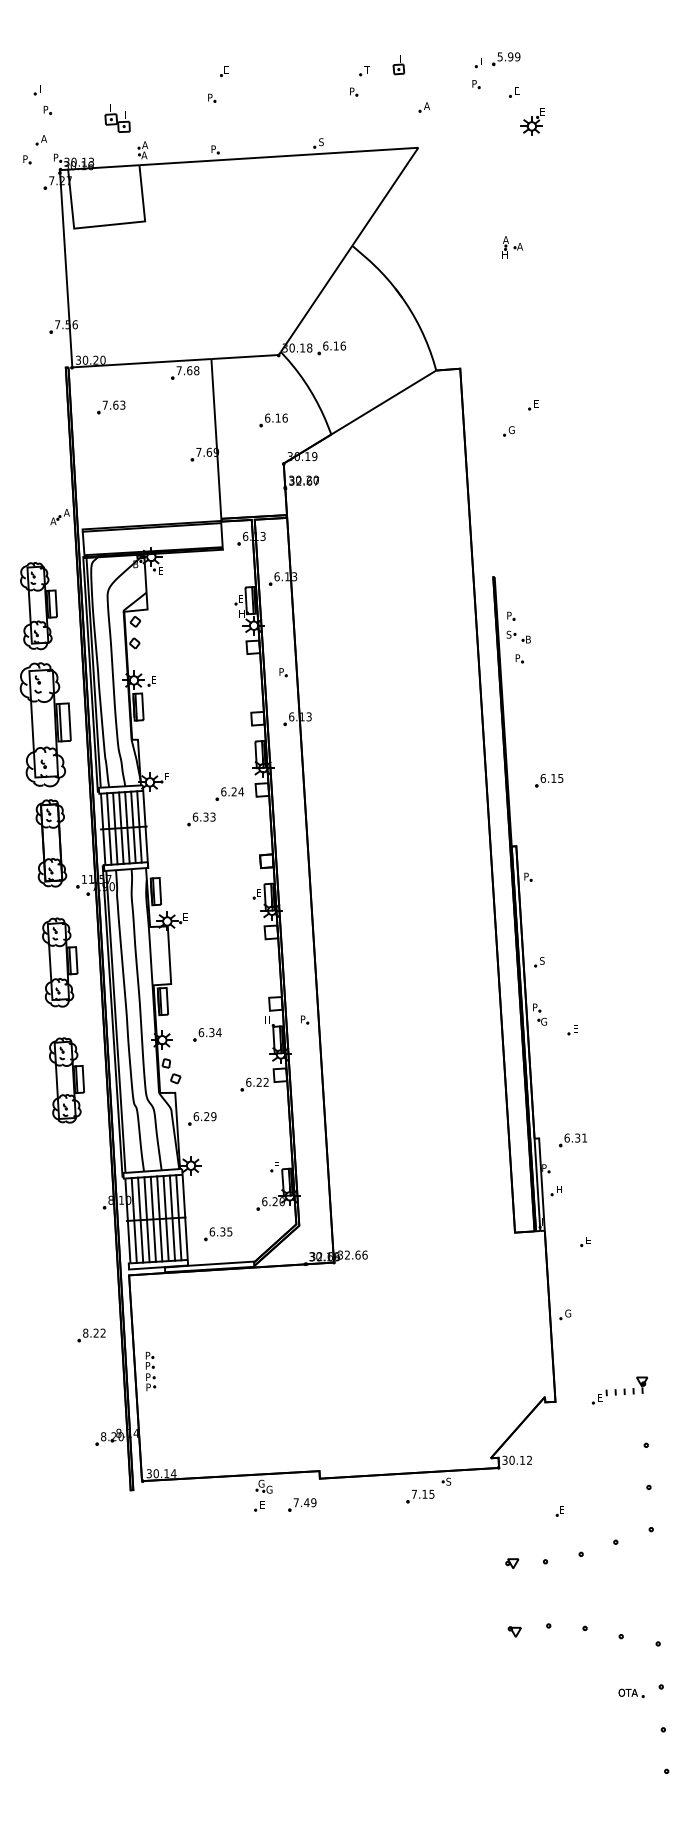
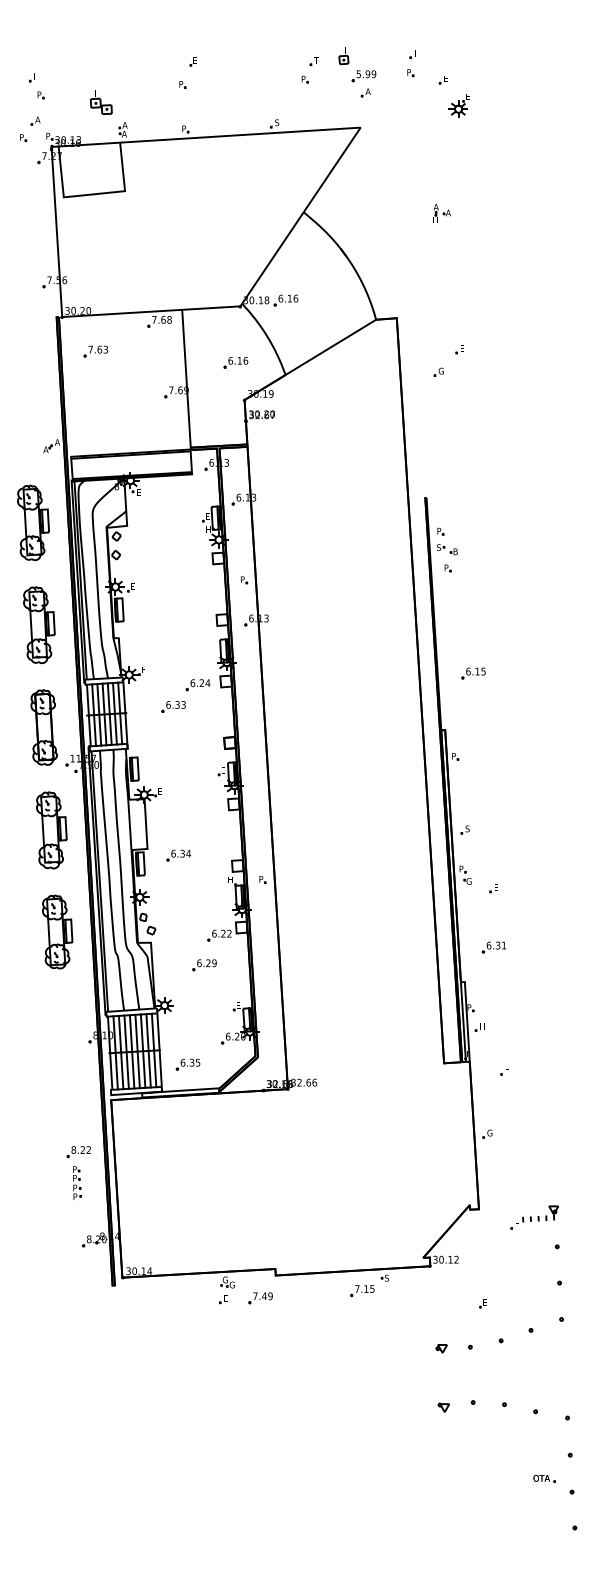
part: (506, 59) -> (364, 76), moved
part: (45, 724) -> (39, 625), size x0.71
part: (207, 1034) -> (178, 855), moved
part: (202, 1118) -> (204, 964), moved
part: (573, 1140) -> (494, 947), moved
part: (150, 1371) -> (77, 1183), moved
part: (620, 1390) -> (535, 1217), moved
part: (631, 1693) -> (544, 1478), moved

